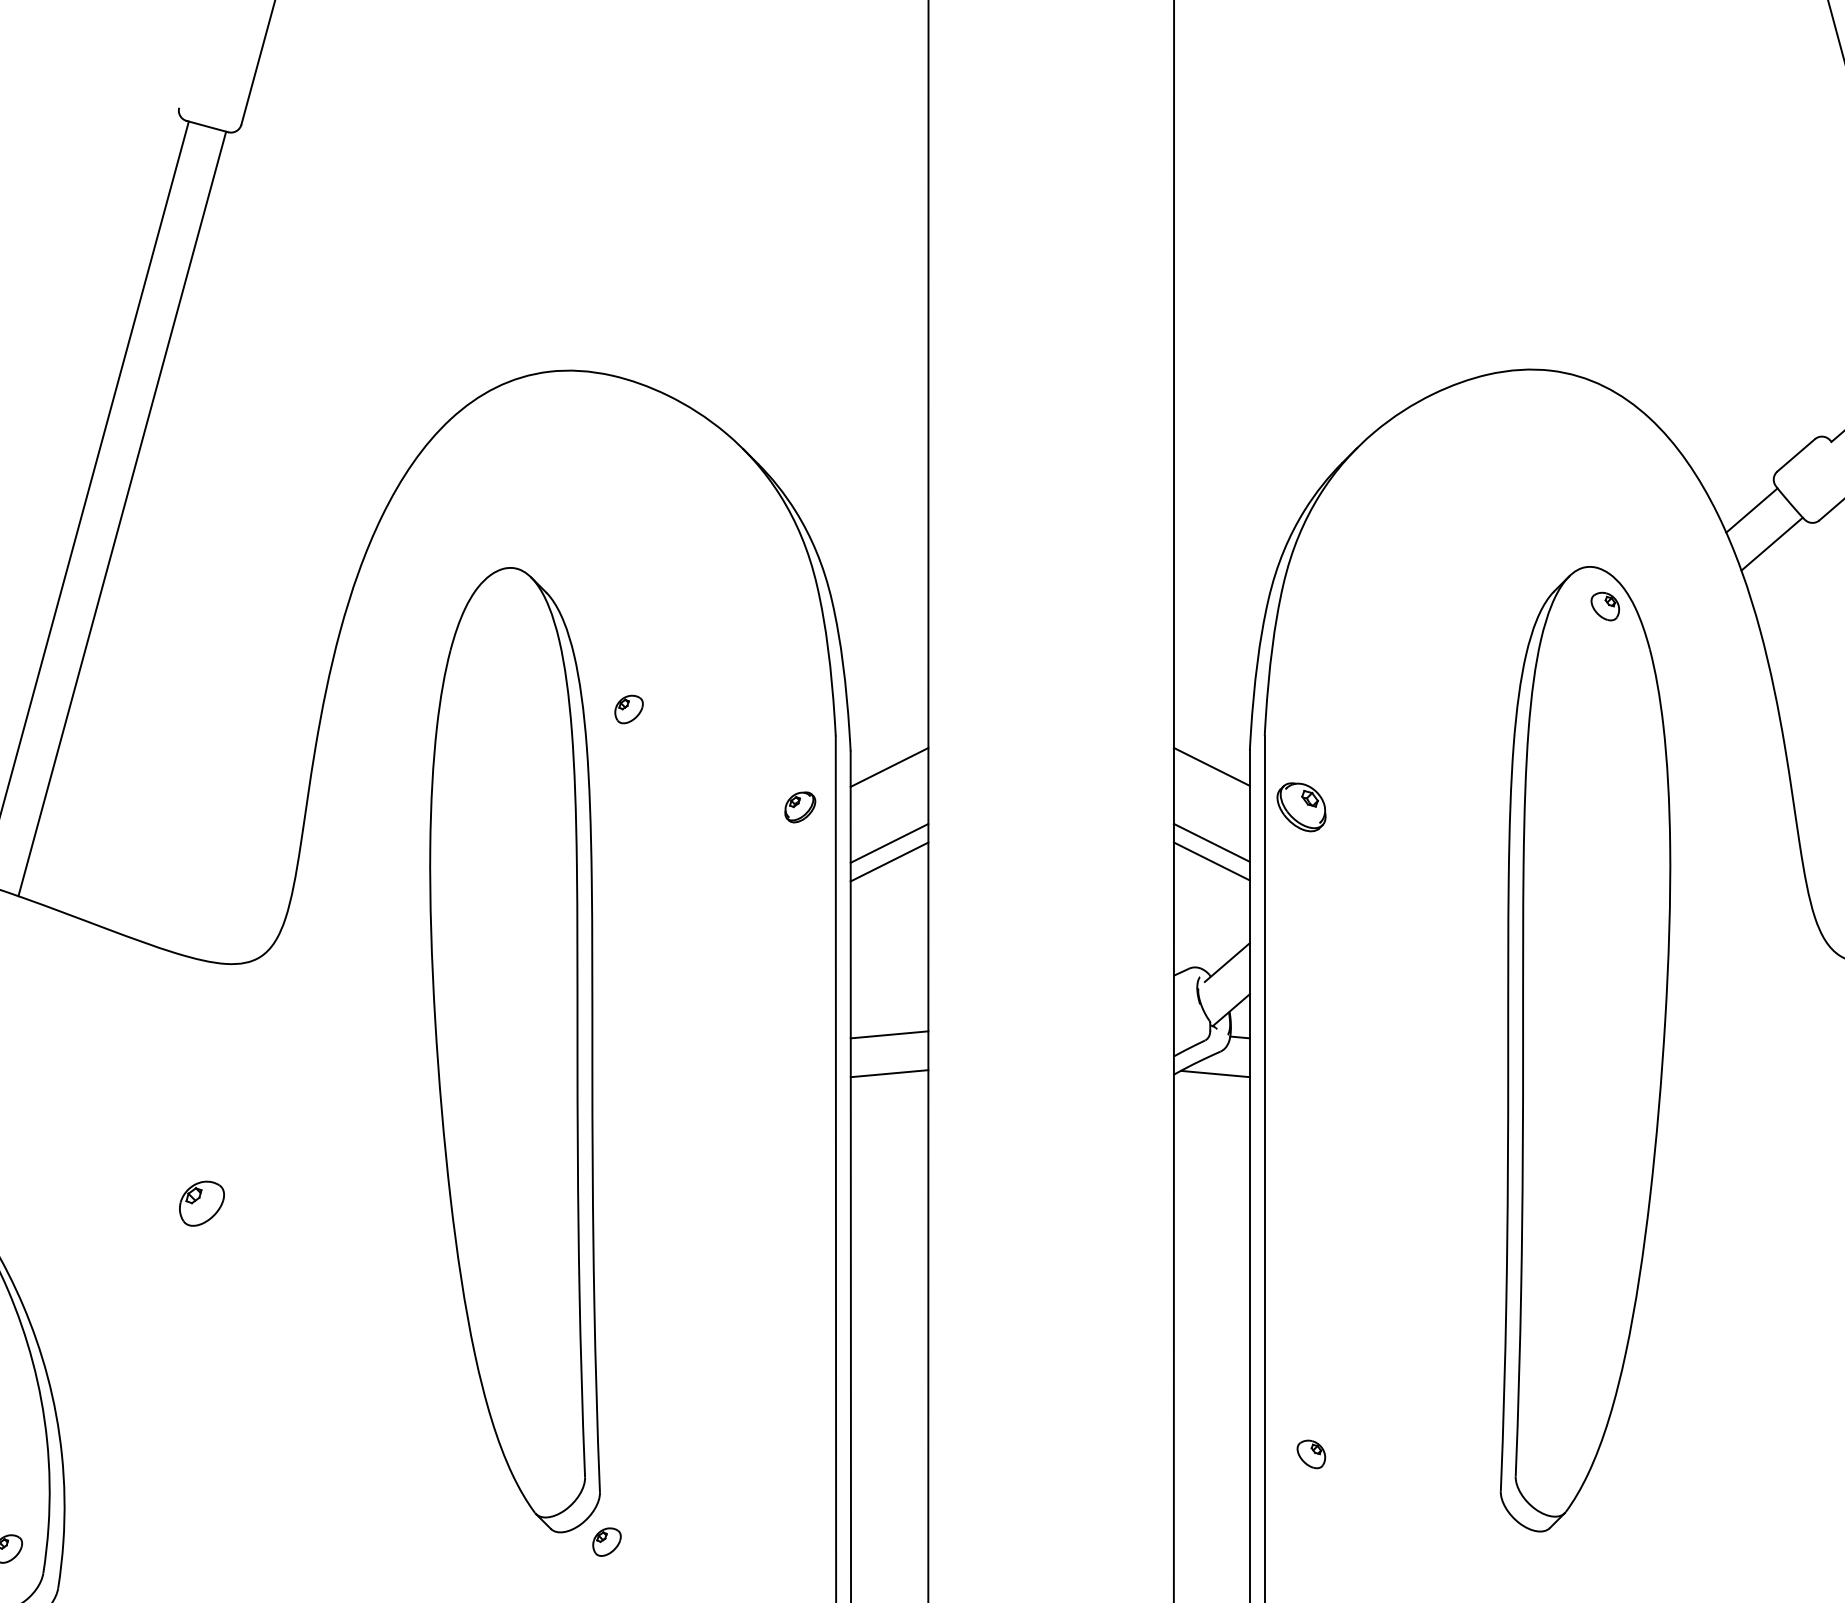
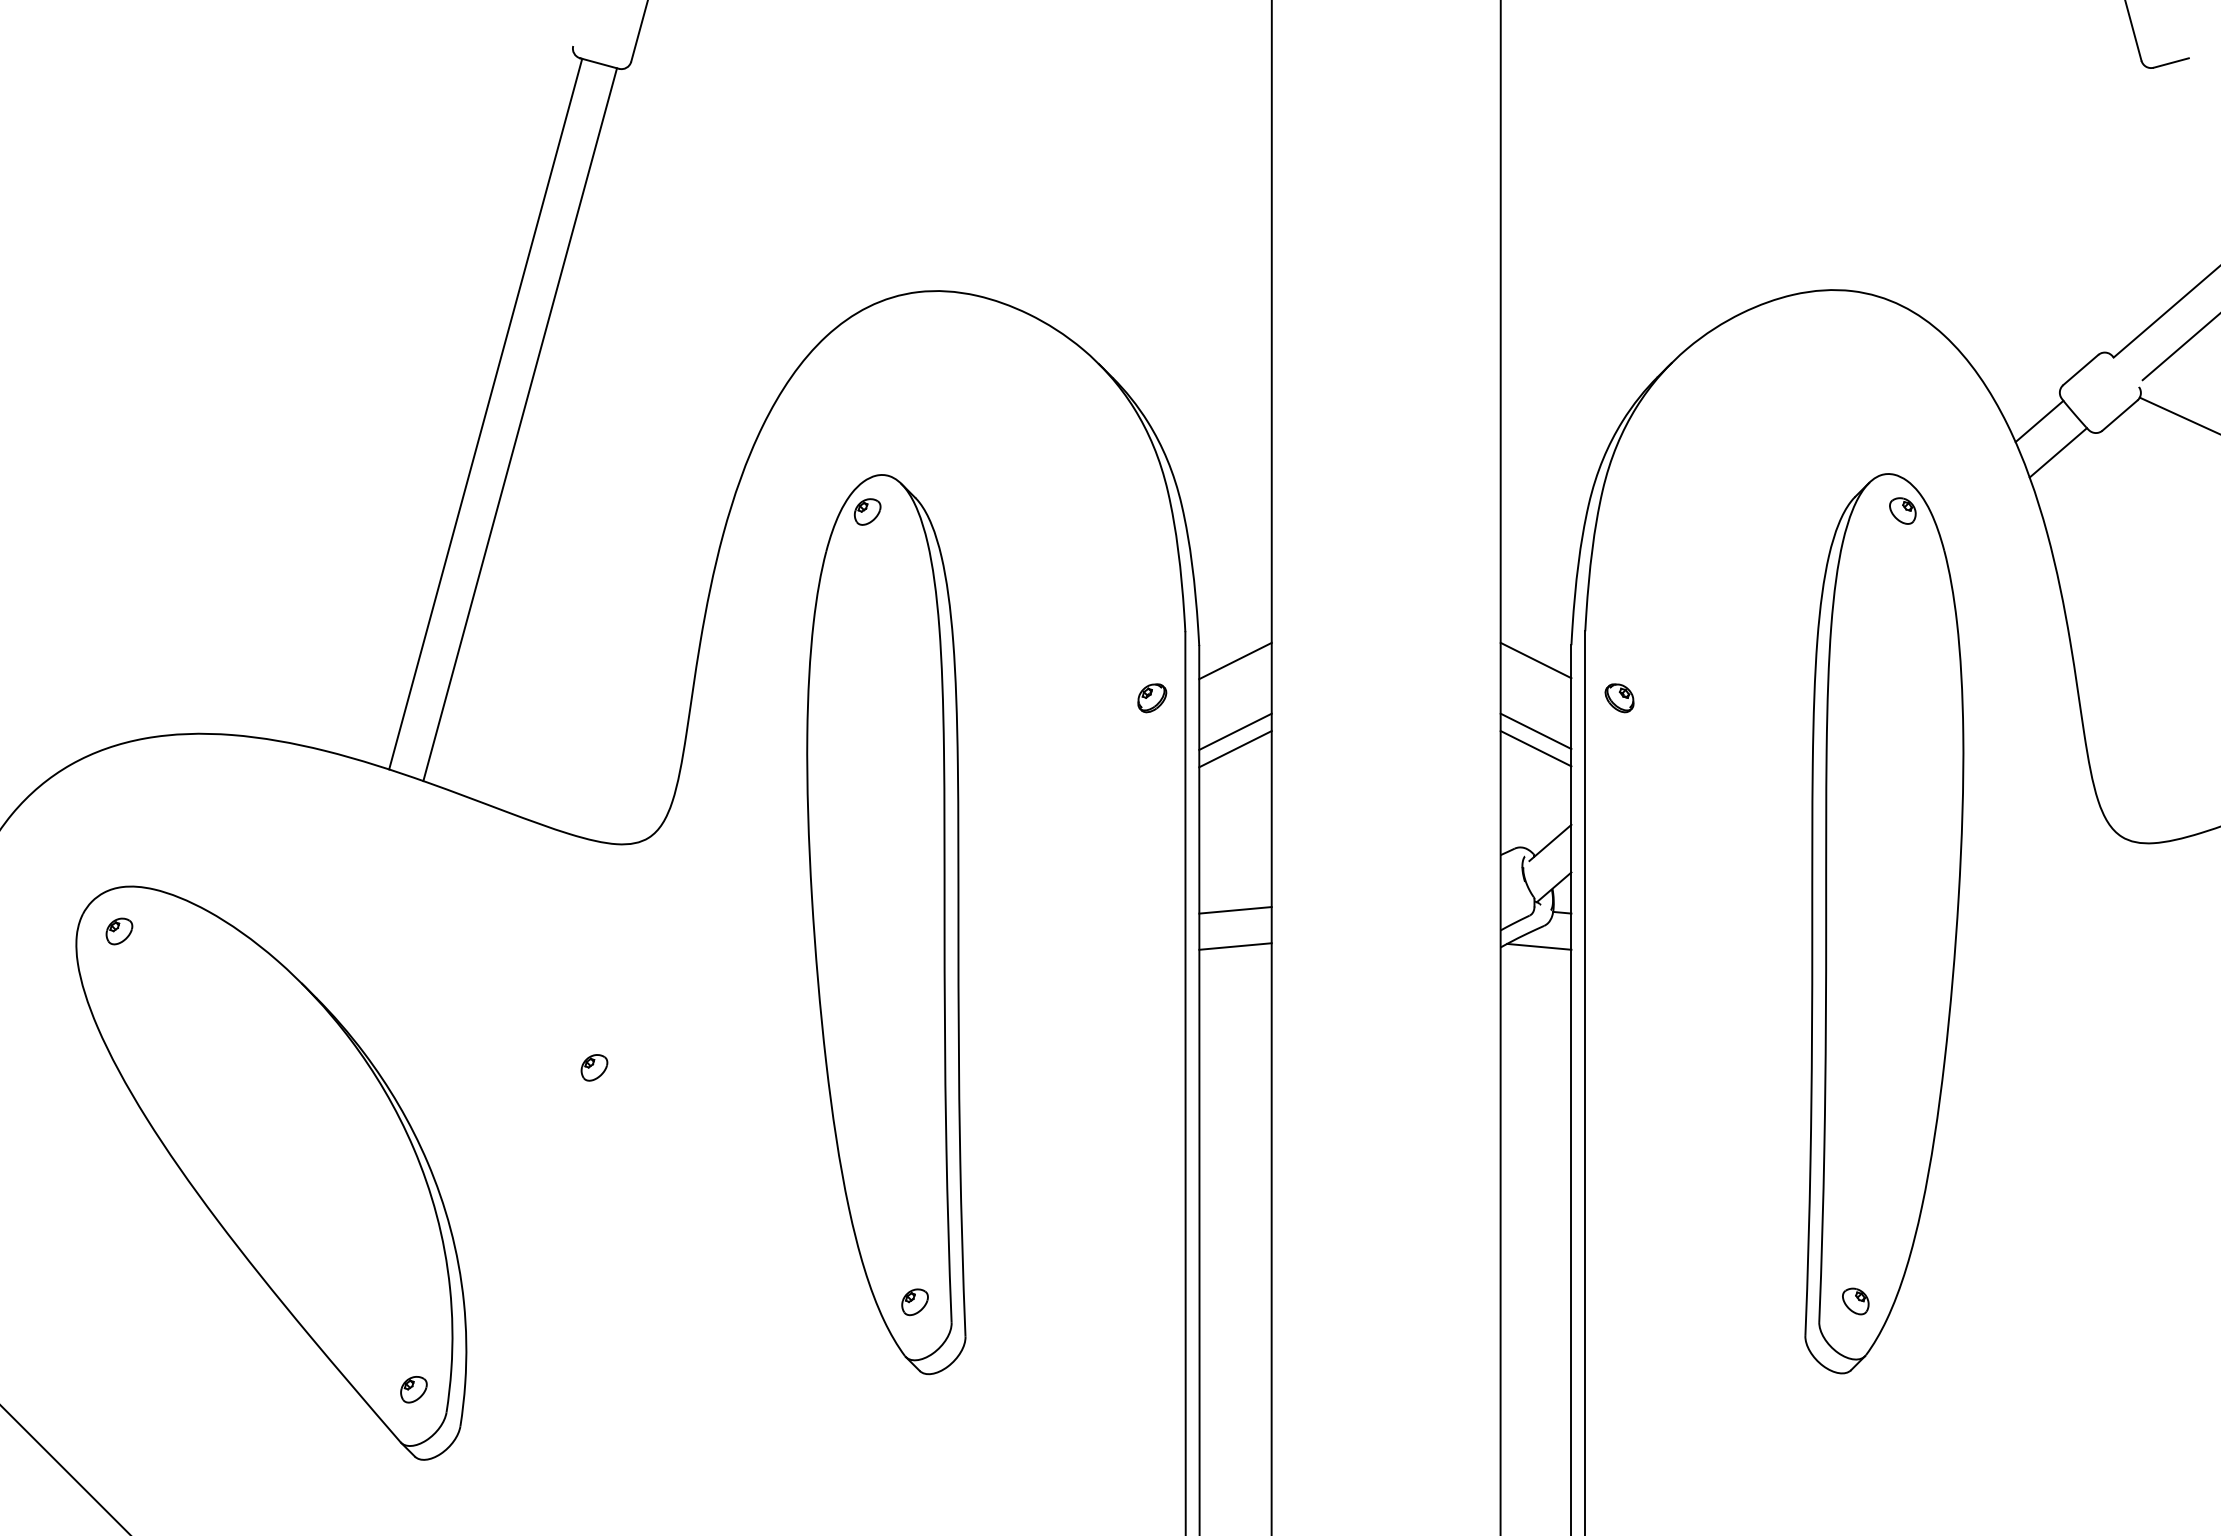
part: (628, 708) -> (867, 511), moved
part: (1301, 807) -> (1619, 698), size x0.62
part: (202, 1203) -> (594, 1067), size x0.62
part: (1311, 1454) -> (1855, 1301), moved
part: (606, 1542) -> (914, 1302), moved

